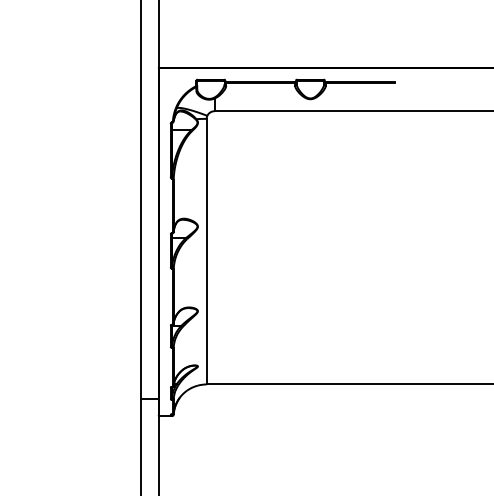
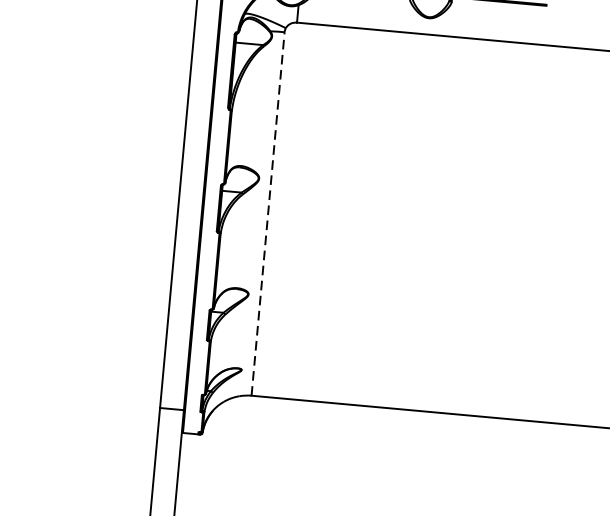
line: (206, 251) -> (267, 213), solid -> dashed

